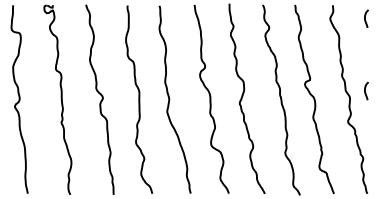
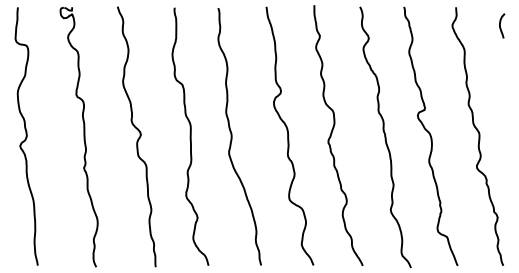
curve: (365, 90) -> (500, 124), removed

